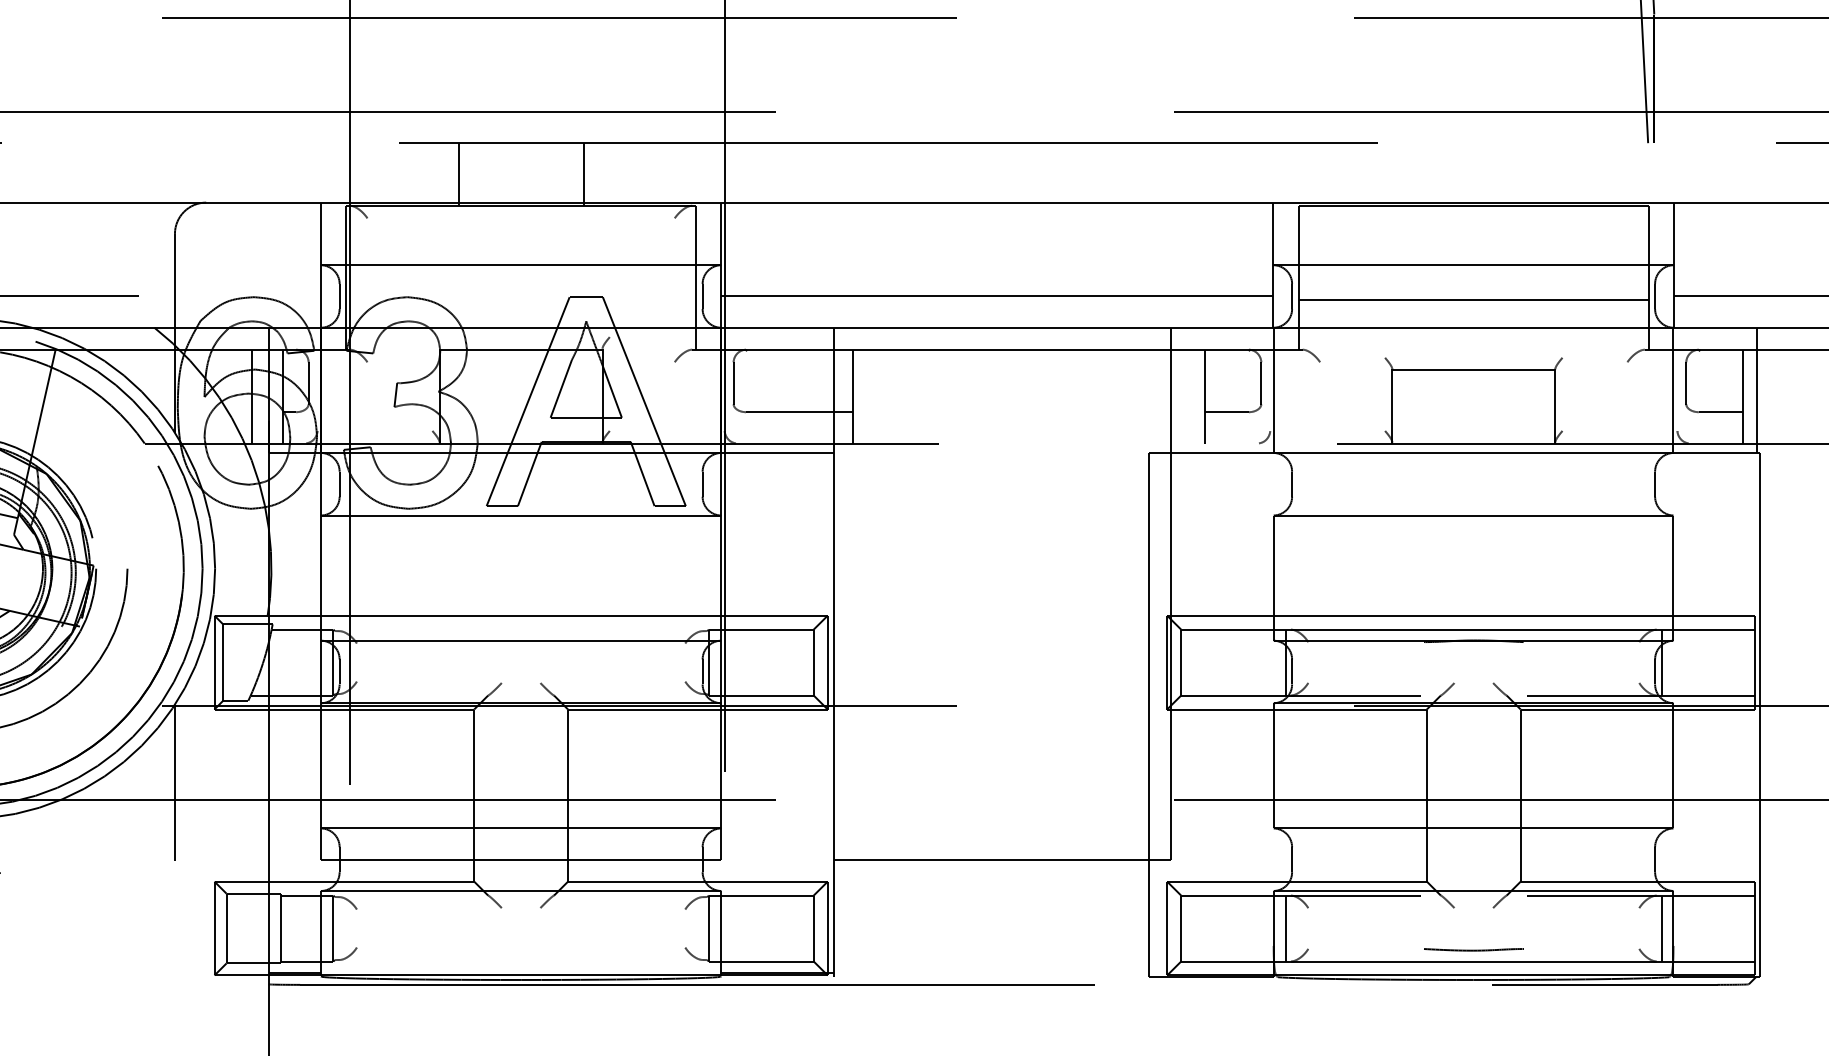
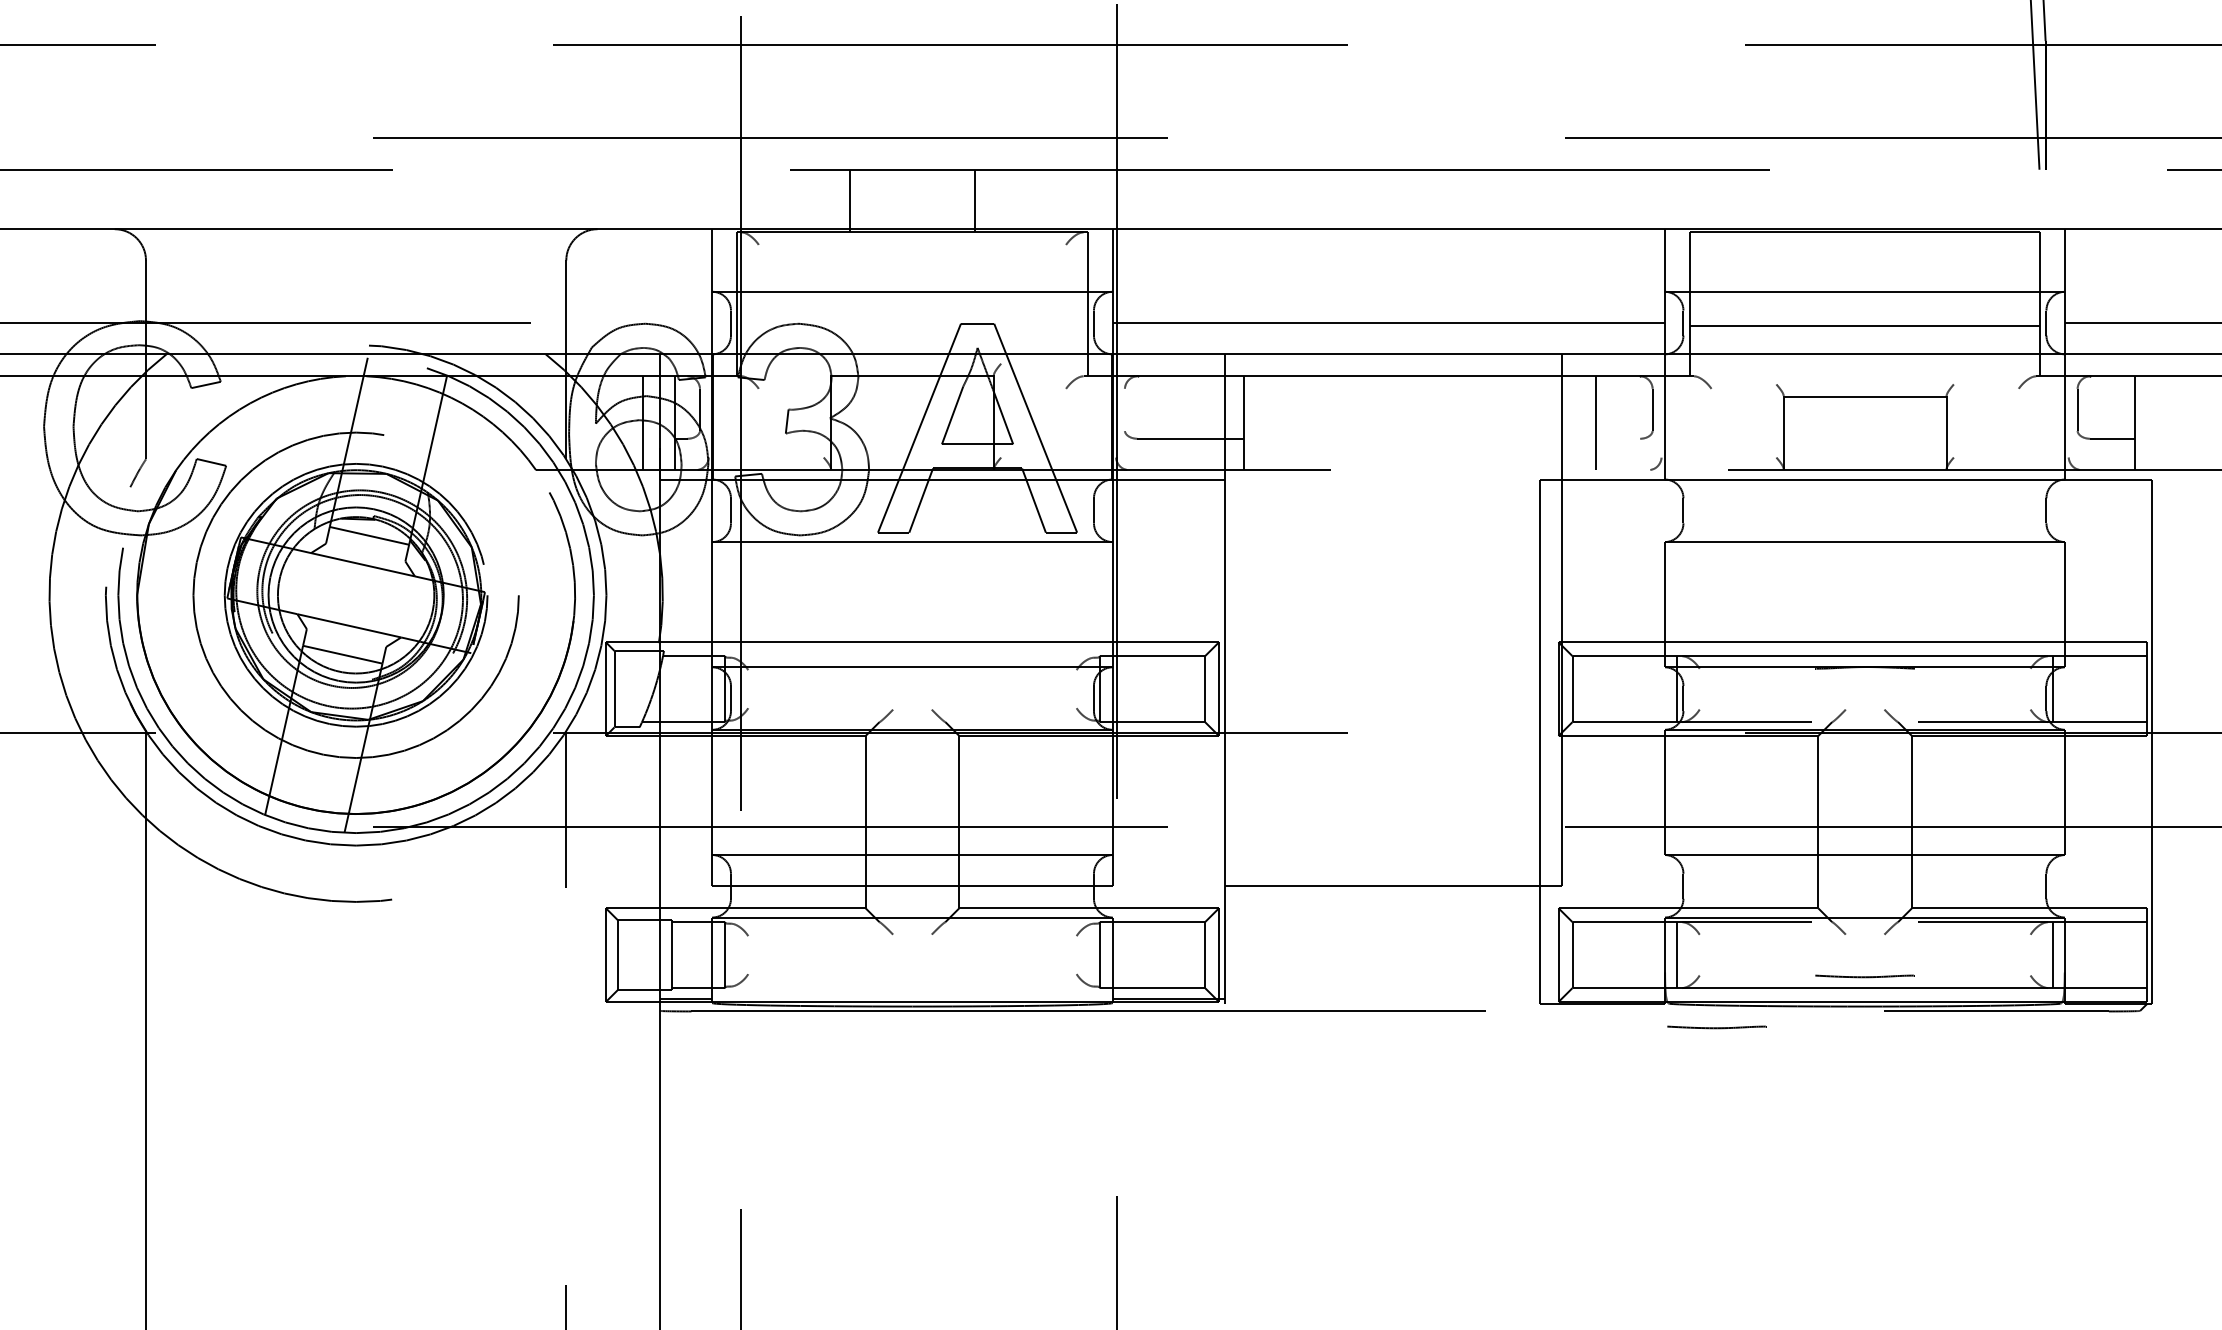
line: (733, 382) -> (1124, 409), removed
line: (1756, 389) -> (2147, 416), removed
line: (1226, 411) -> (1617, 438), removed
curve: (1325, 1000) -> (1716, 1027), added

